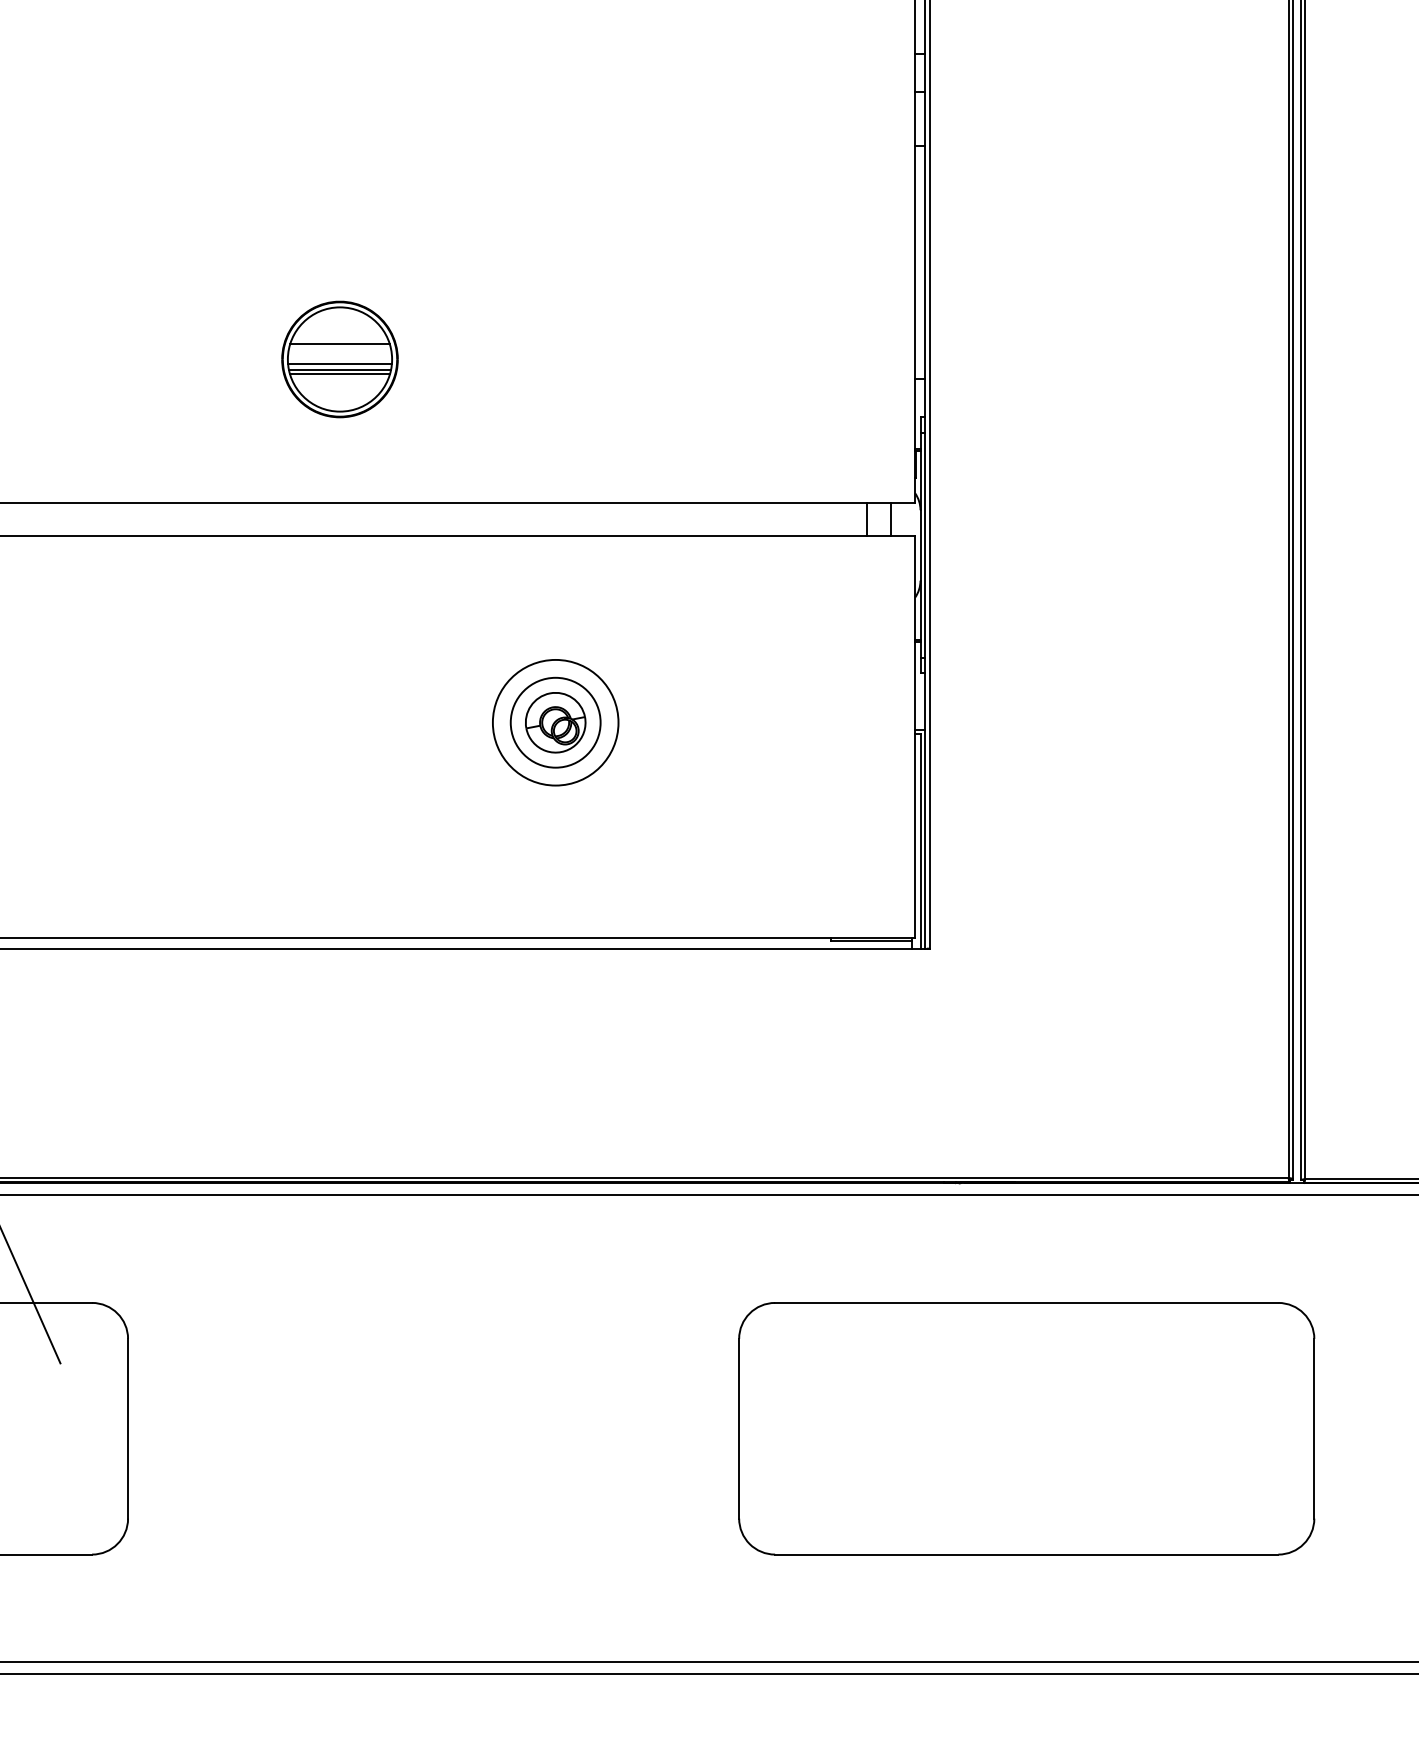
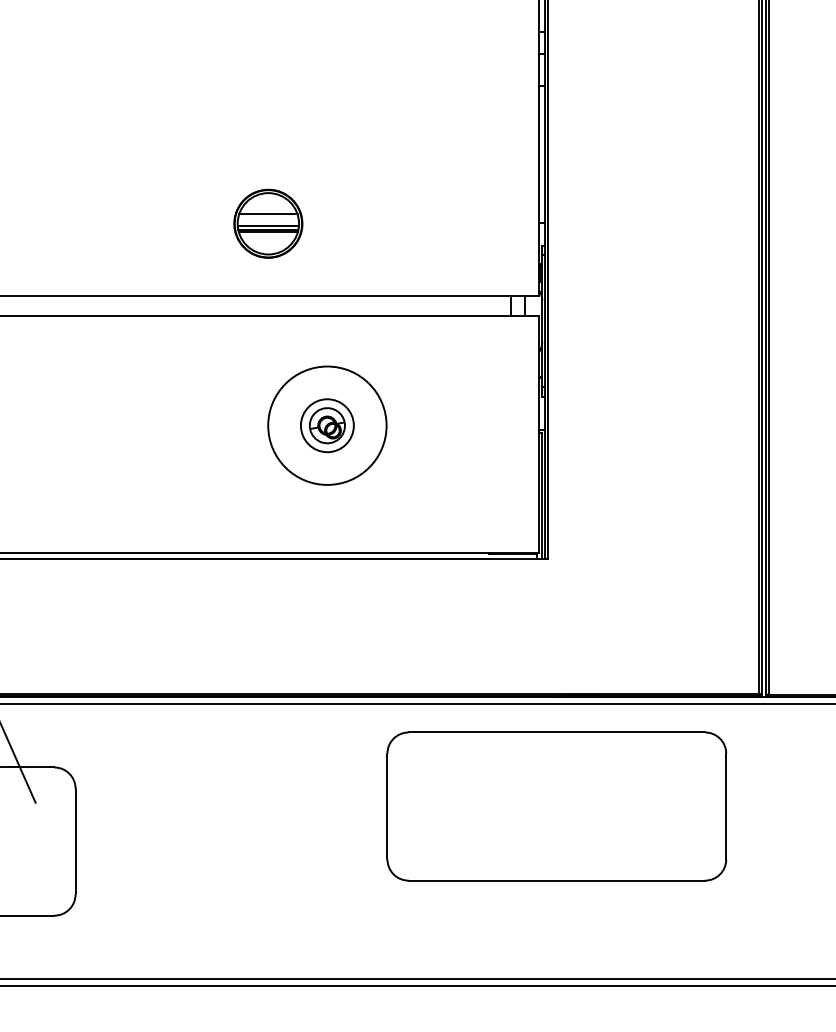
part: (340, 358) -> (268, 223), moved
circle: (555, 722) -> (327, 425), size x1.6
part: (1026, 1428) -> (556, 806), moved

